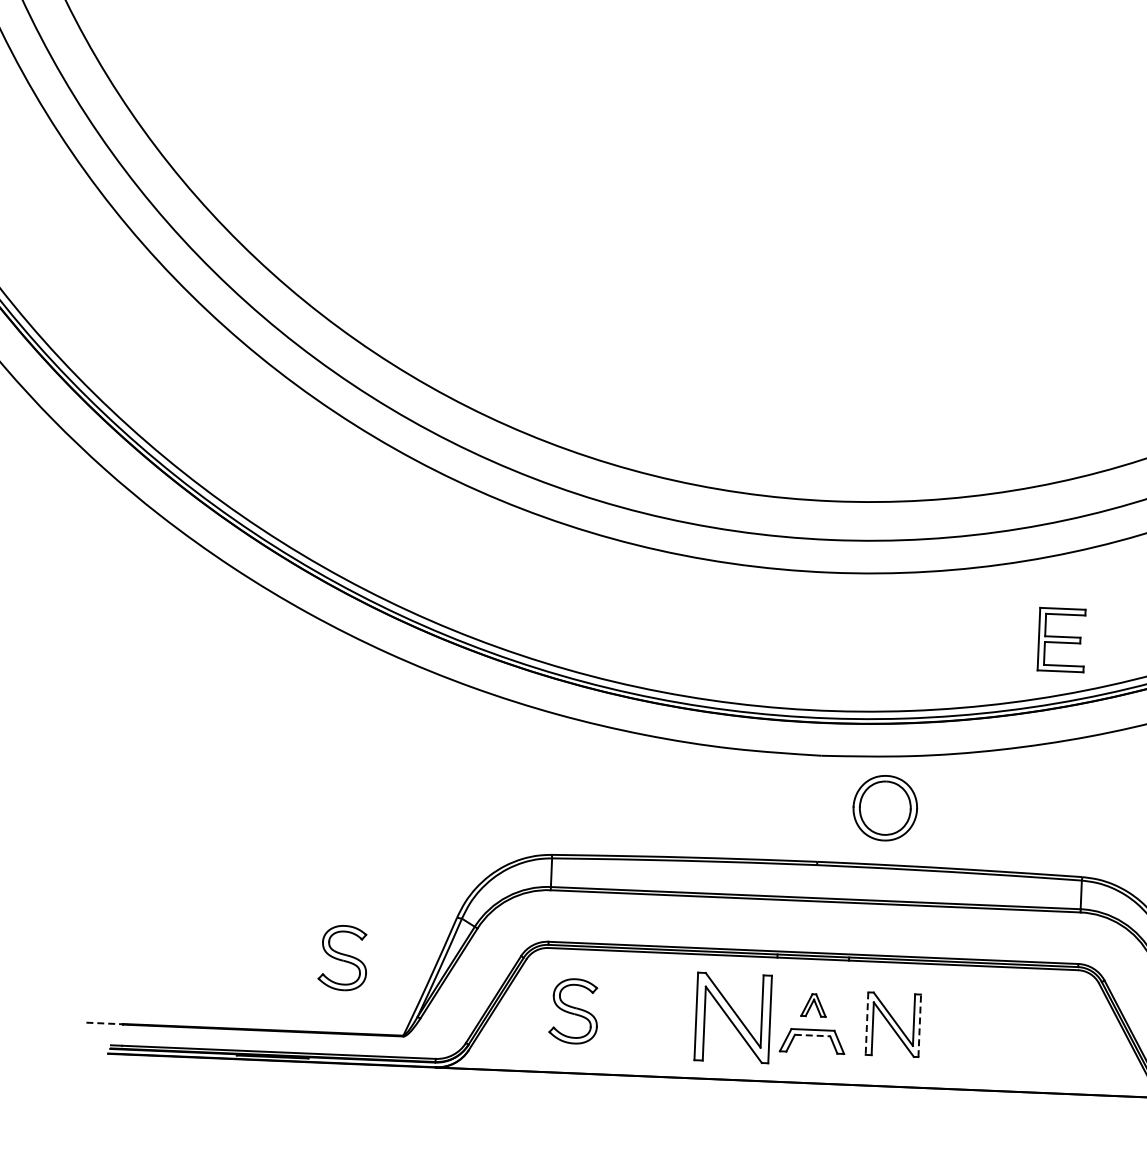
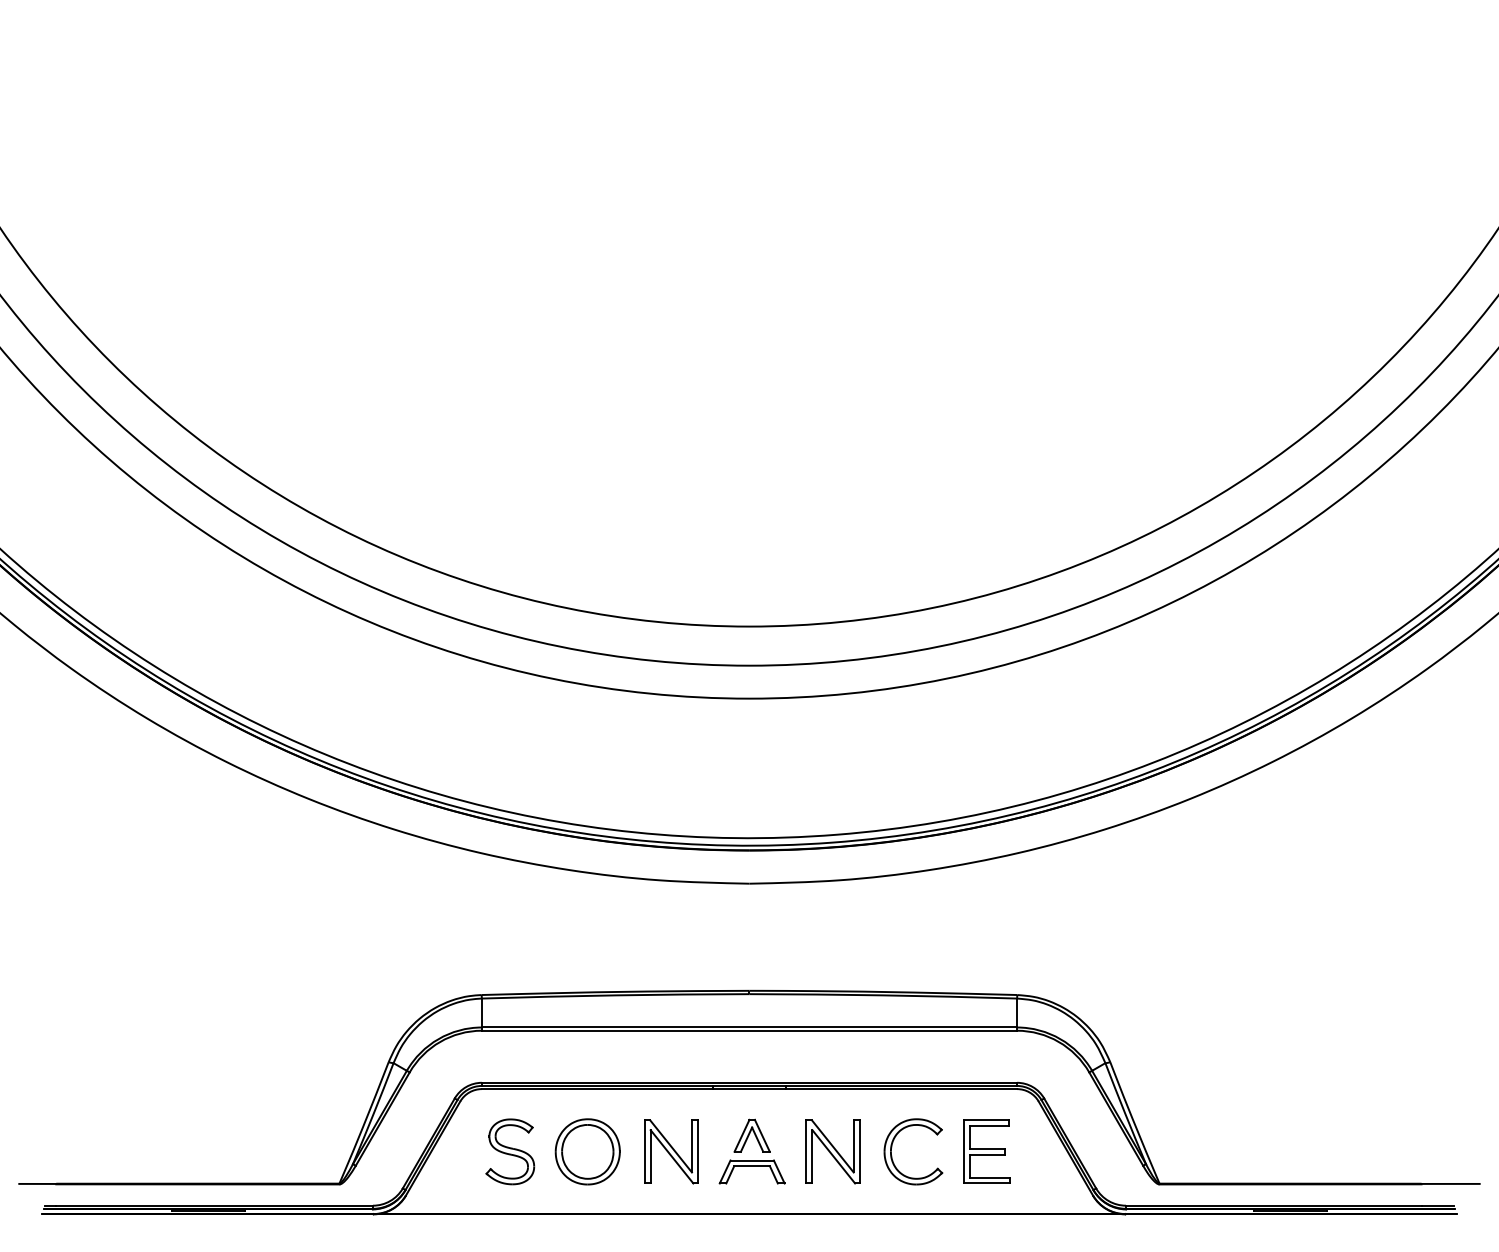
part: (1061, 639) -> (986, 1151), moved
part: (885, 807) -> (587, 1151), moved
part: (343, 957) -> (275, 1107), removed
part: (813, 1005) -> (751, 1135), size x1.43
part: (733, 1017) -> (671, 1151), size x0.71
part: (952, 1022) -> (892, 1147), added
line: (105, 1023) -> (38, 1183), dashed -> solid
line: (867, 1023) -> (806, 1151), dashed -> solid
line: (919, 1025) -> (859, 1151), dashed -> solid
line: (812, 1035) -> (752, 1166), dashed -> solid

